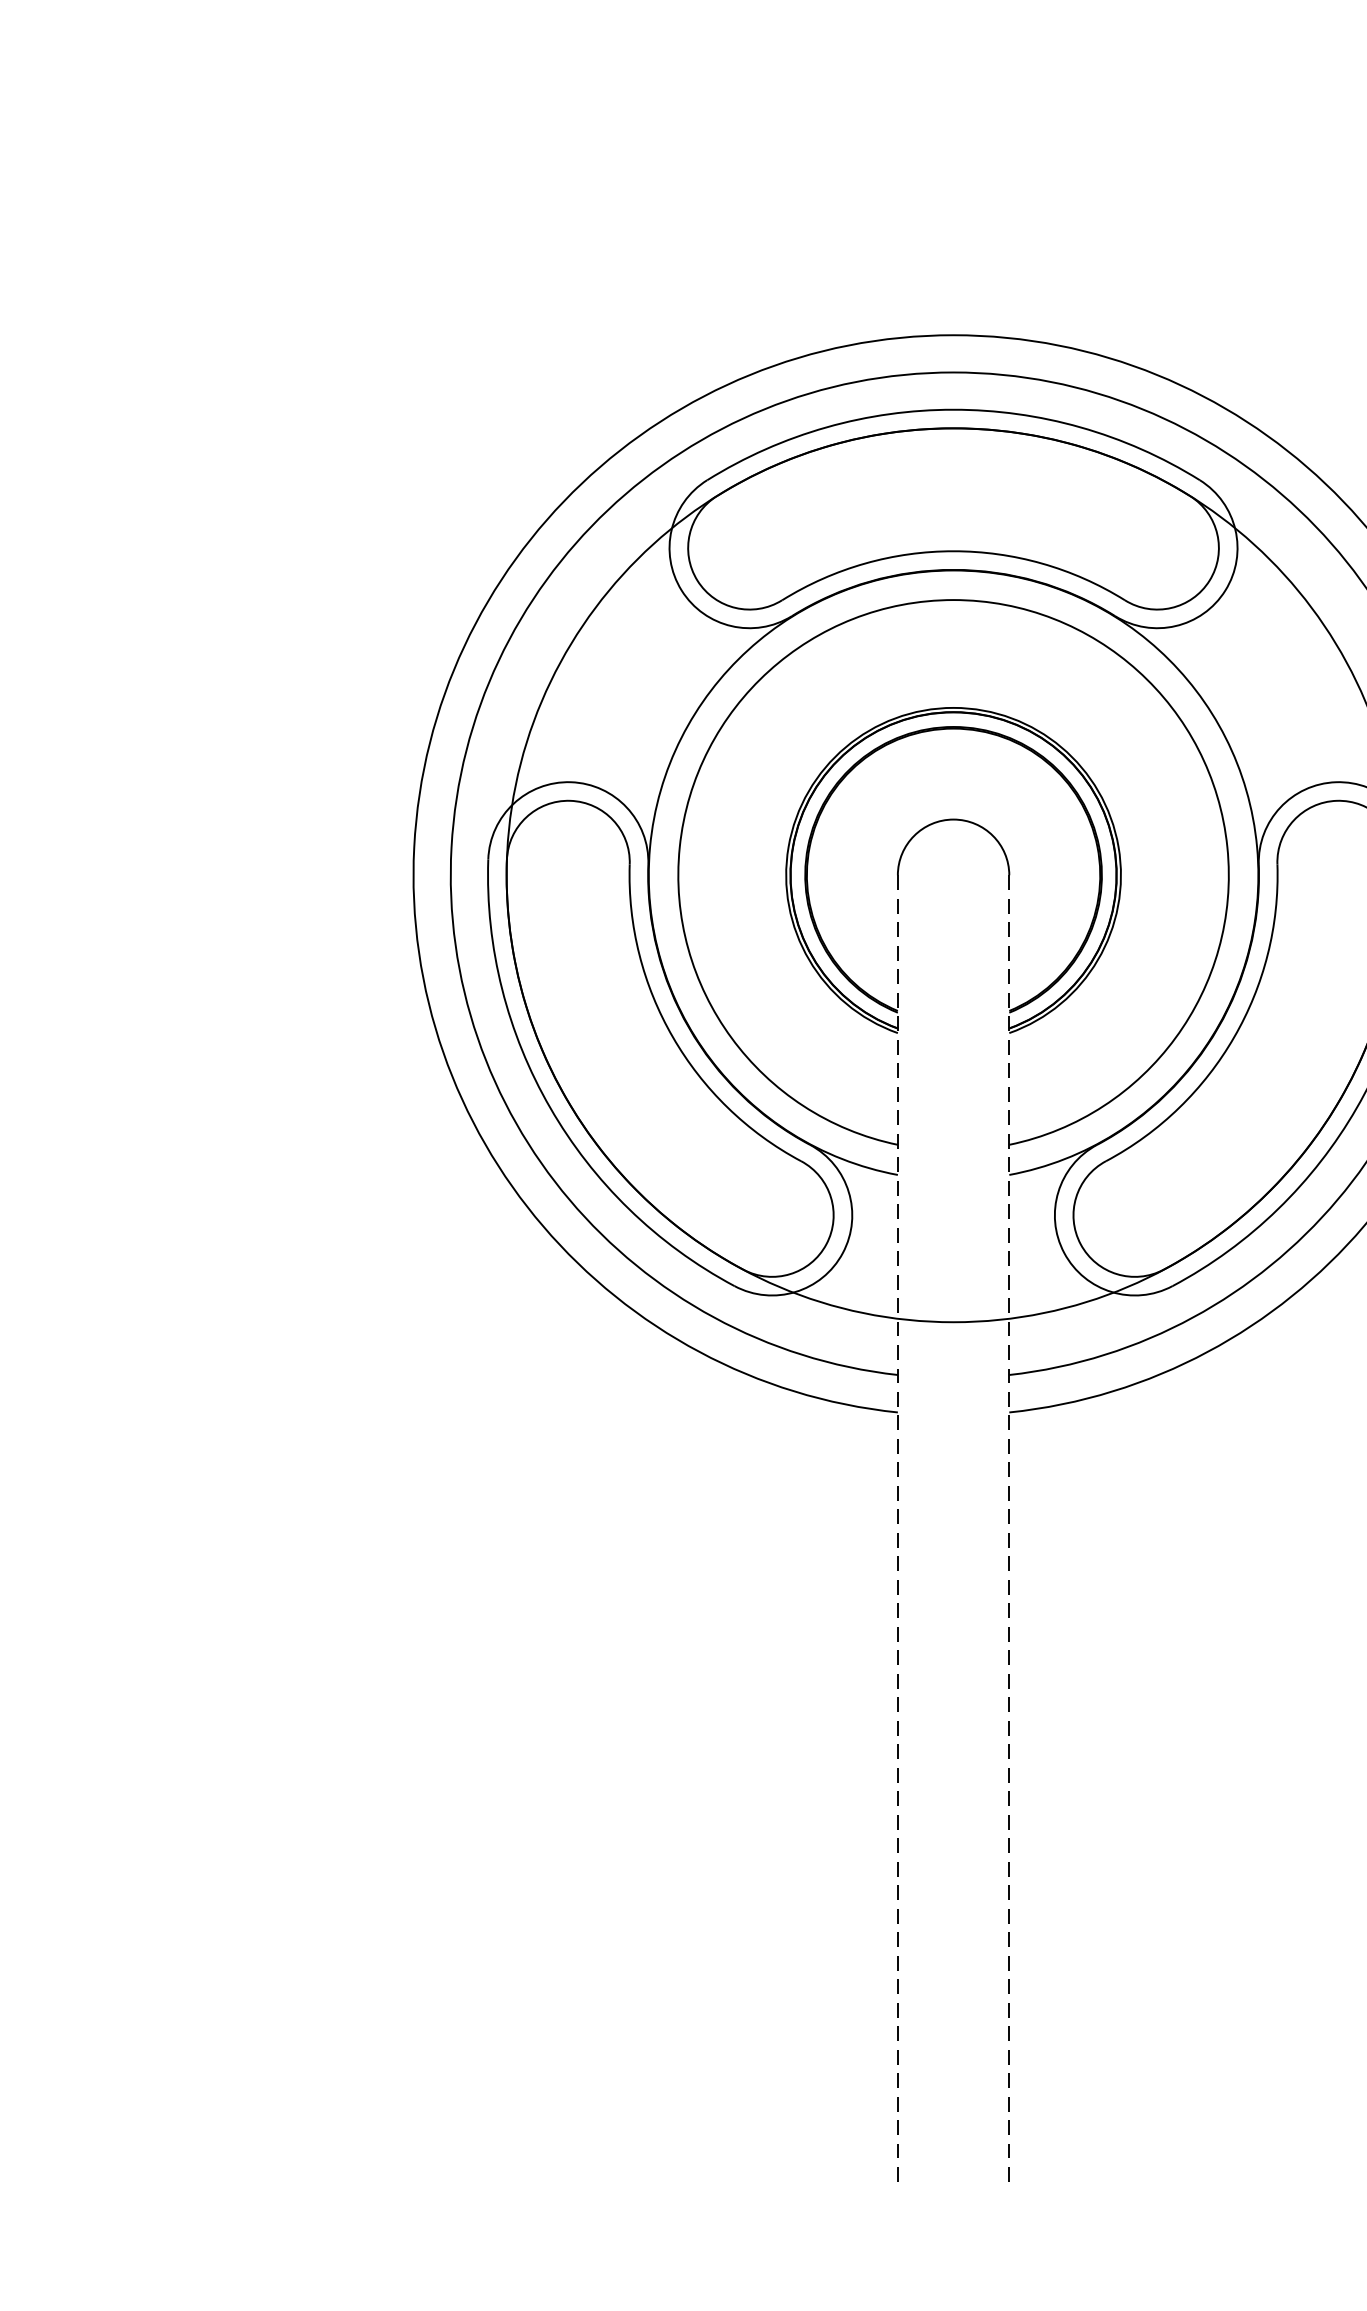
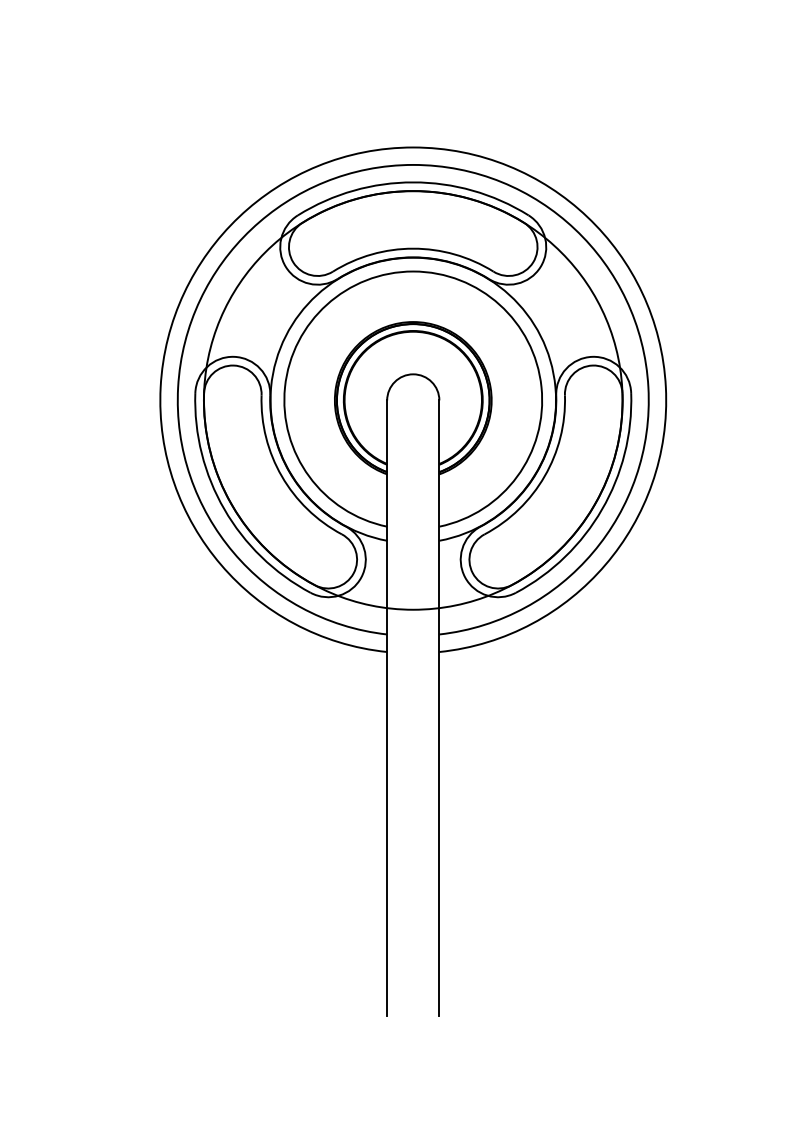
line: (898, 1533) -> (387, 708), dashed -> solid
line: (1009, 1533) -> (439, 708), dashed -> solid

